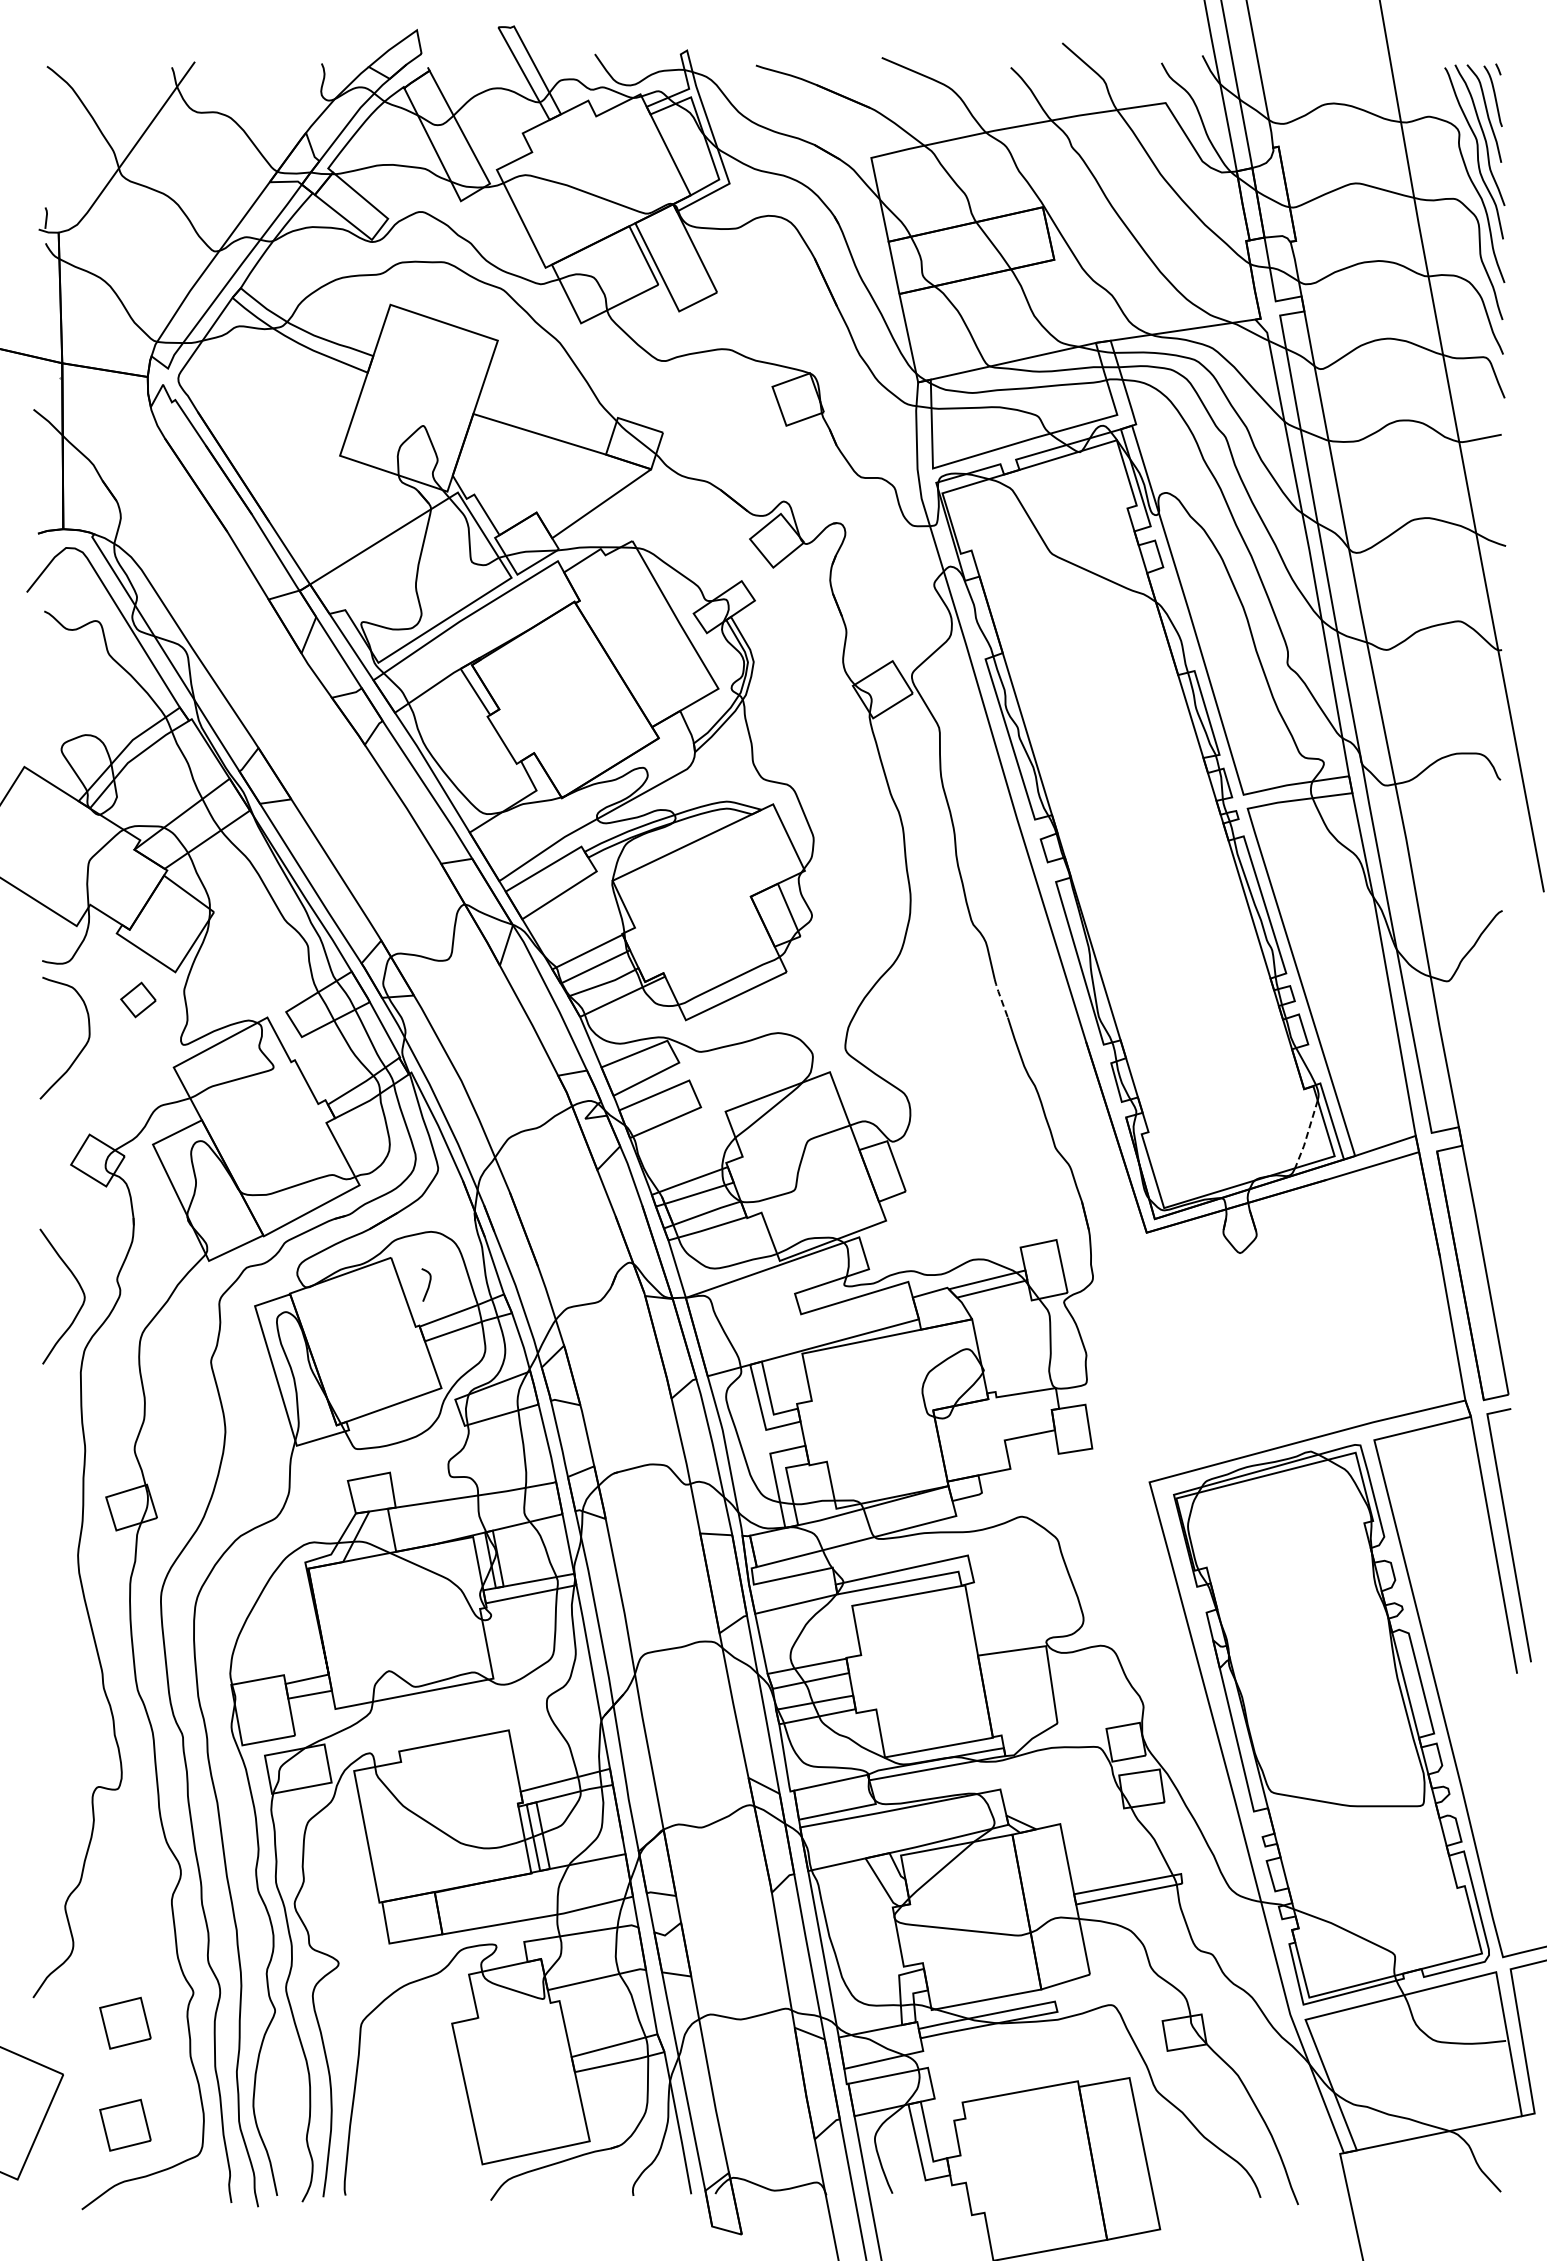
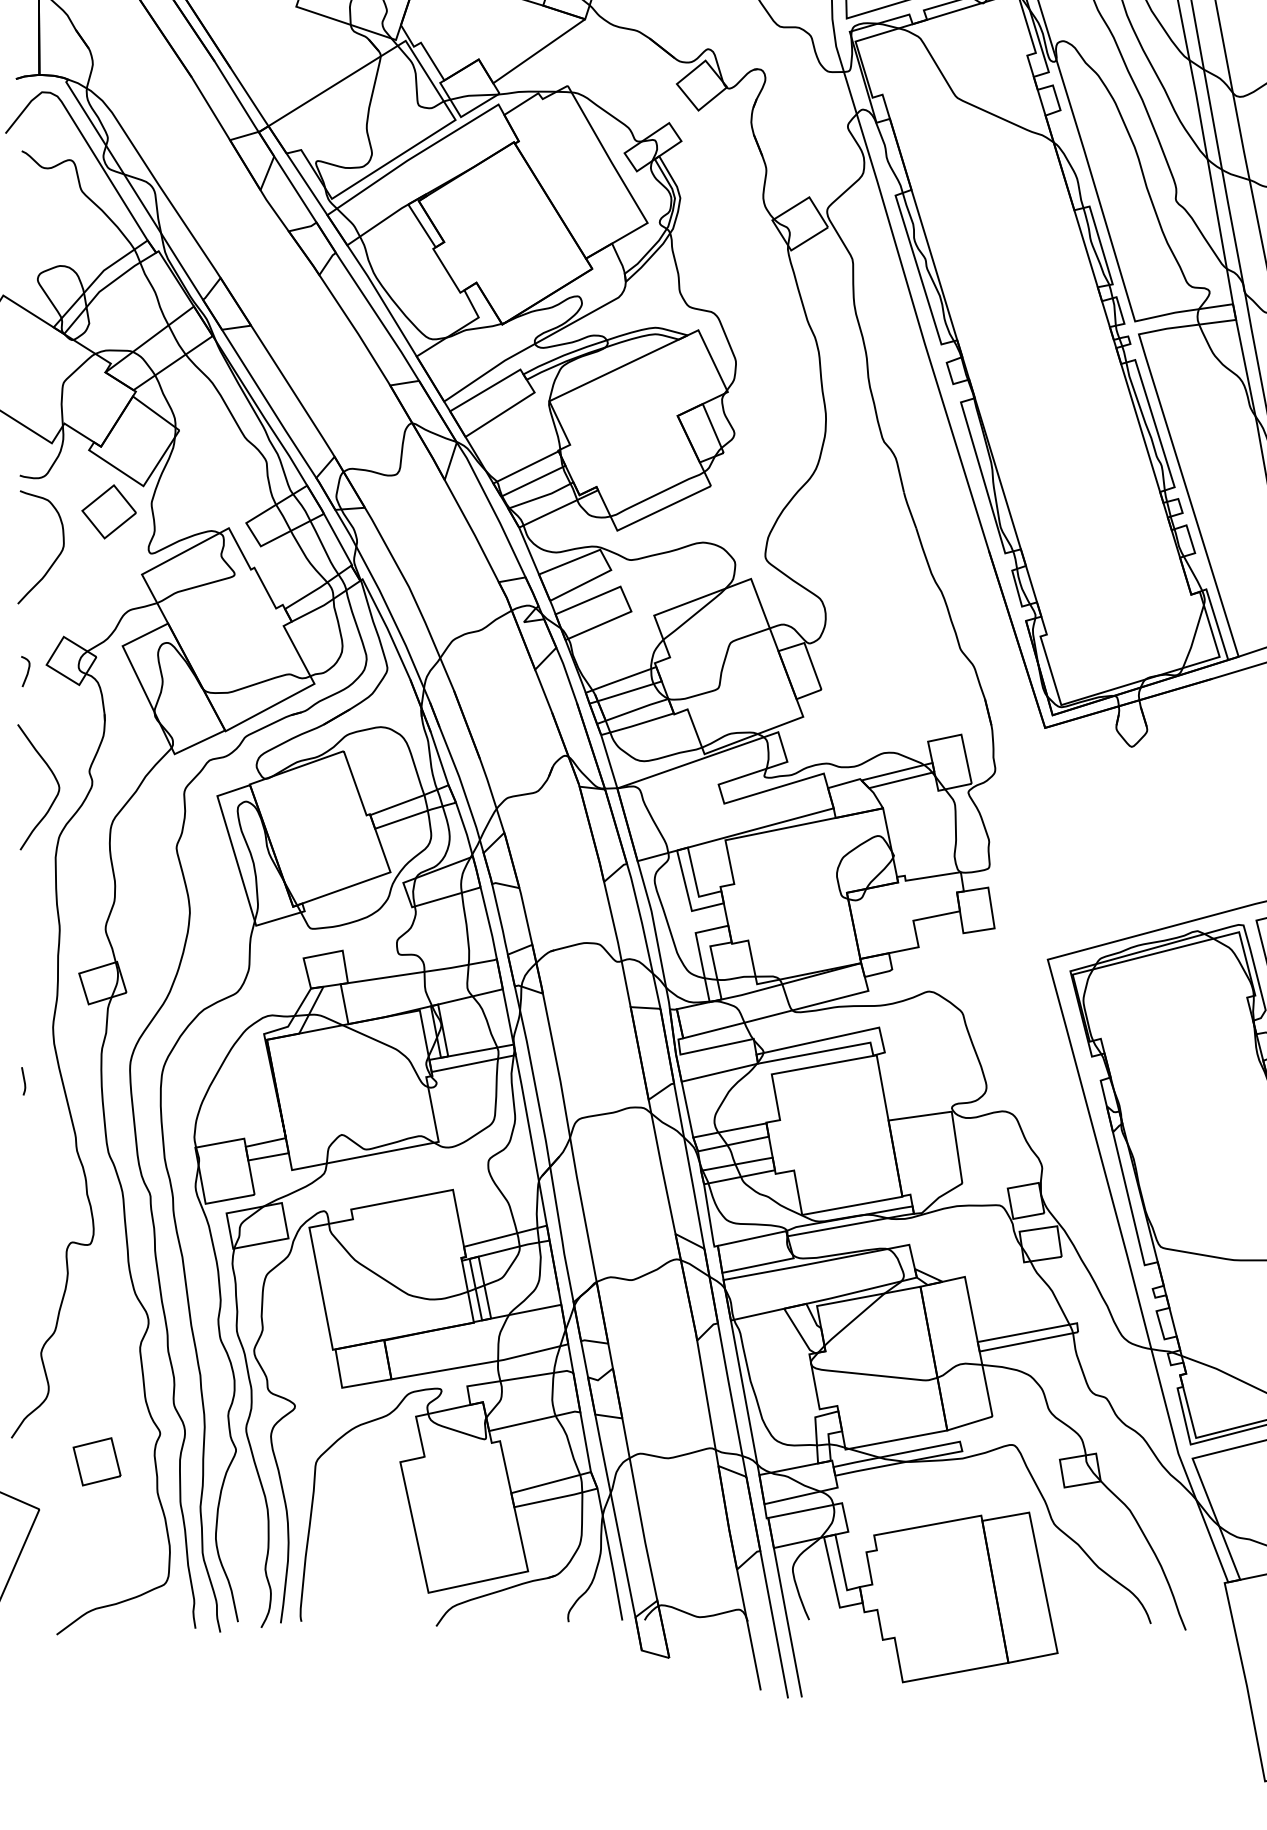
line: (1000, 997) -> (909, 509), dashed -> solid
part: (138, 999) -> (109, 511), size x1.67
line: (1307, 1135) -> (1194, 637), dashed -> solid
curve: (428, 1284) -> (27, 671), moved
line: (46, 1613) -> (23, 1081), added
part: (125, 2124) -> (97, 1555), removed

